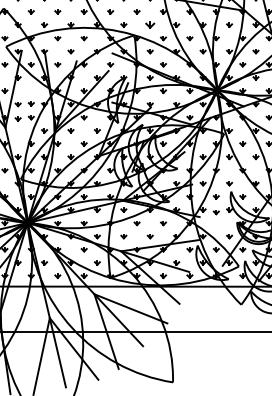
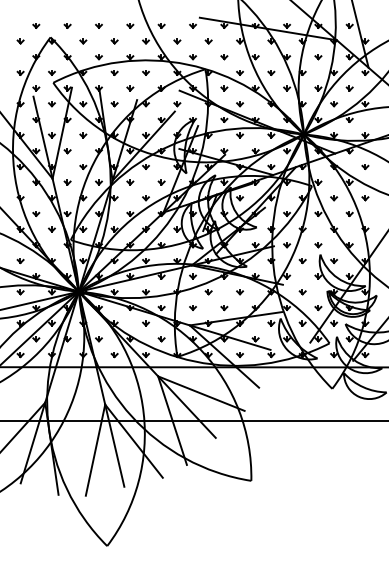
part: (150, 25) -> (224, 57), size x0.62
part: (31, 103) -> (83, 135), moved
part: (18, 119) -> (67, 182), moved
part: (216, 212) -> (302, 292), moved

